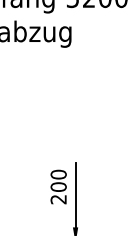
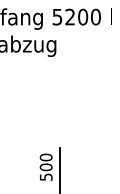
text: (57, 198) -> (45, 176), 200 -> 500

